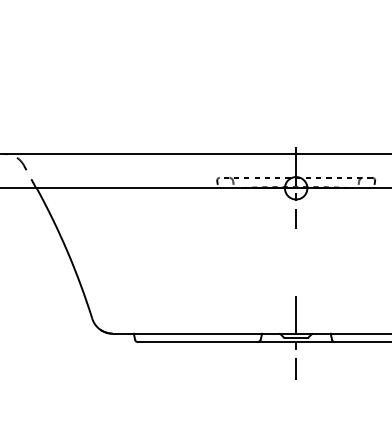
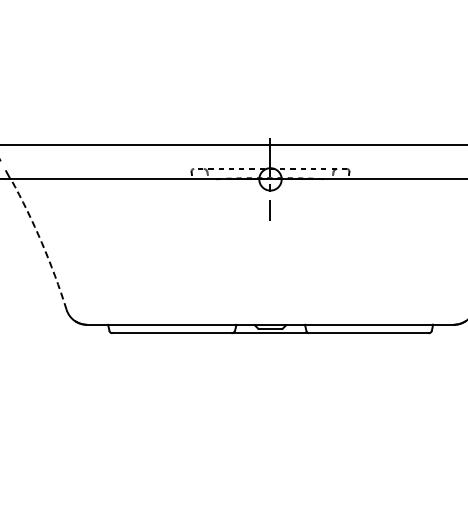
arc: (68, 252) -> (42, 243), solid -> dashed
line: (296, 337) -> (270, 328), removed

